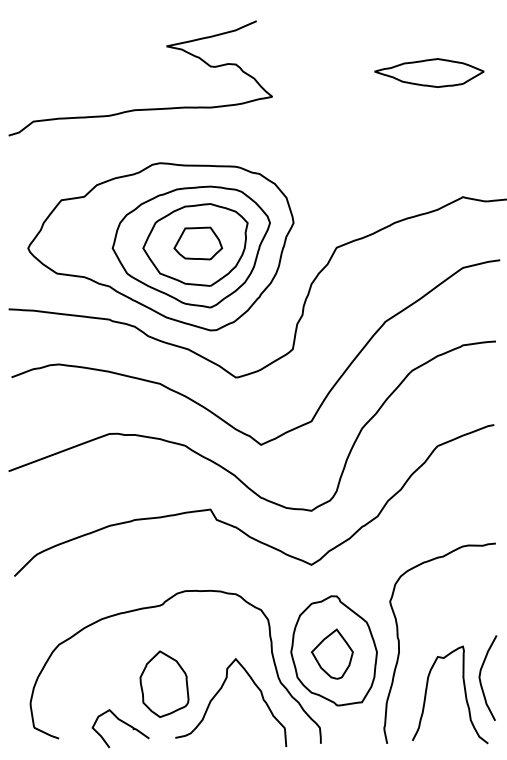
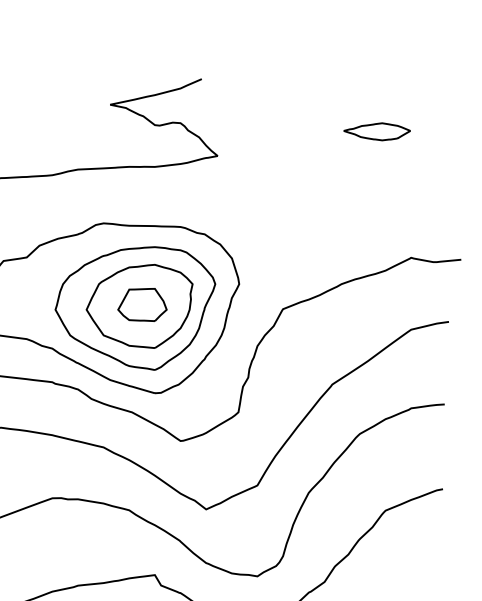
part: (429, 72) -> (377, 131), size x0.6

